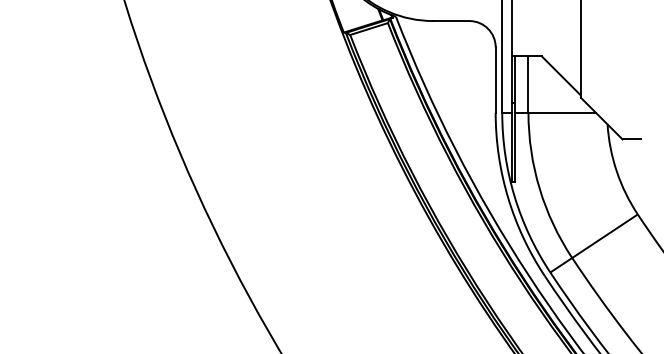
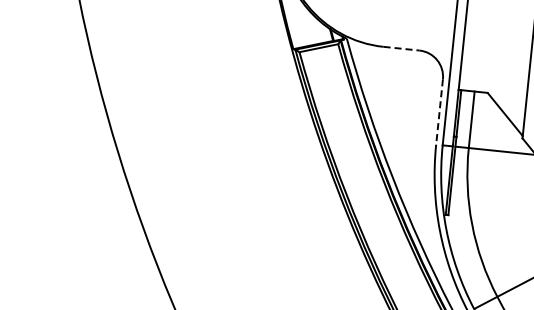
line: (451, 21) -> (401, 49), solid -> dashed
line: (495, 80) -> (439, 112), solid -> dashed

